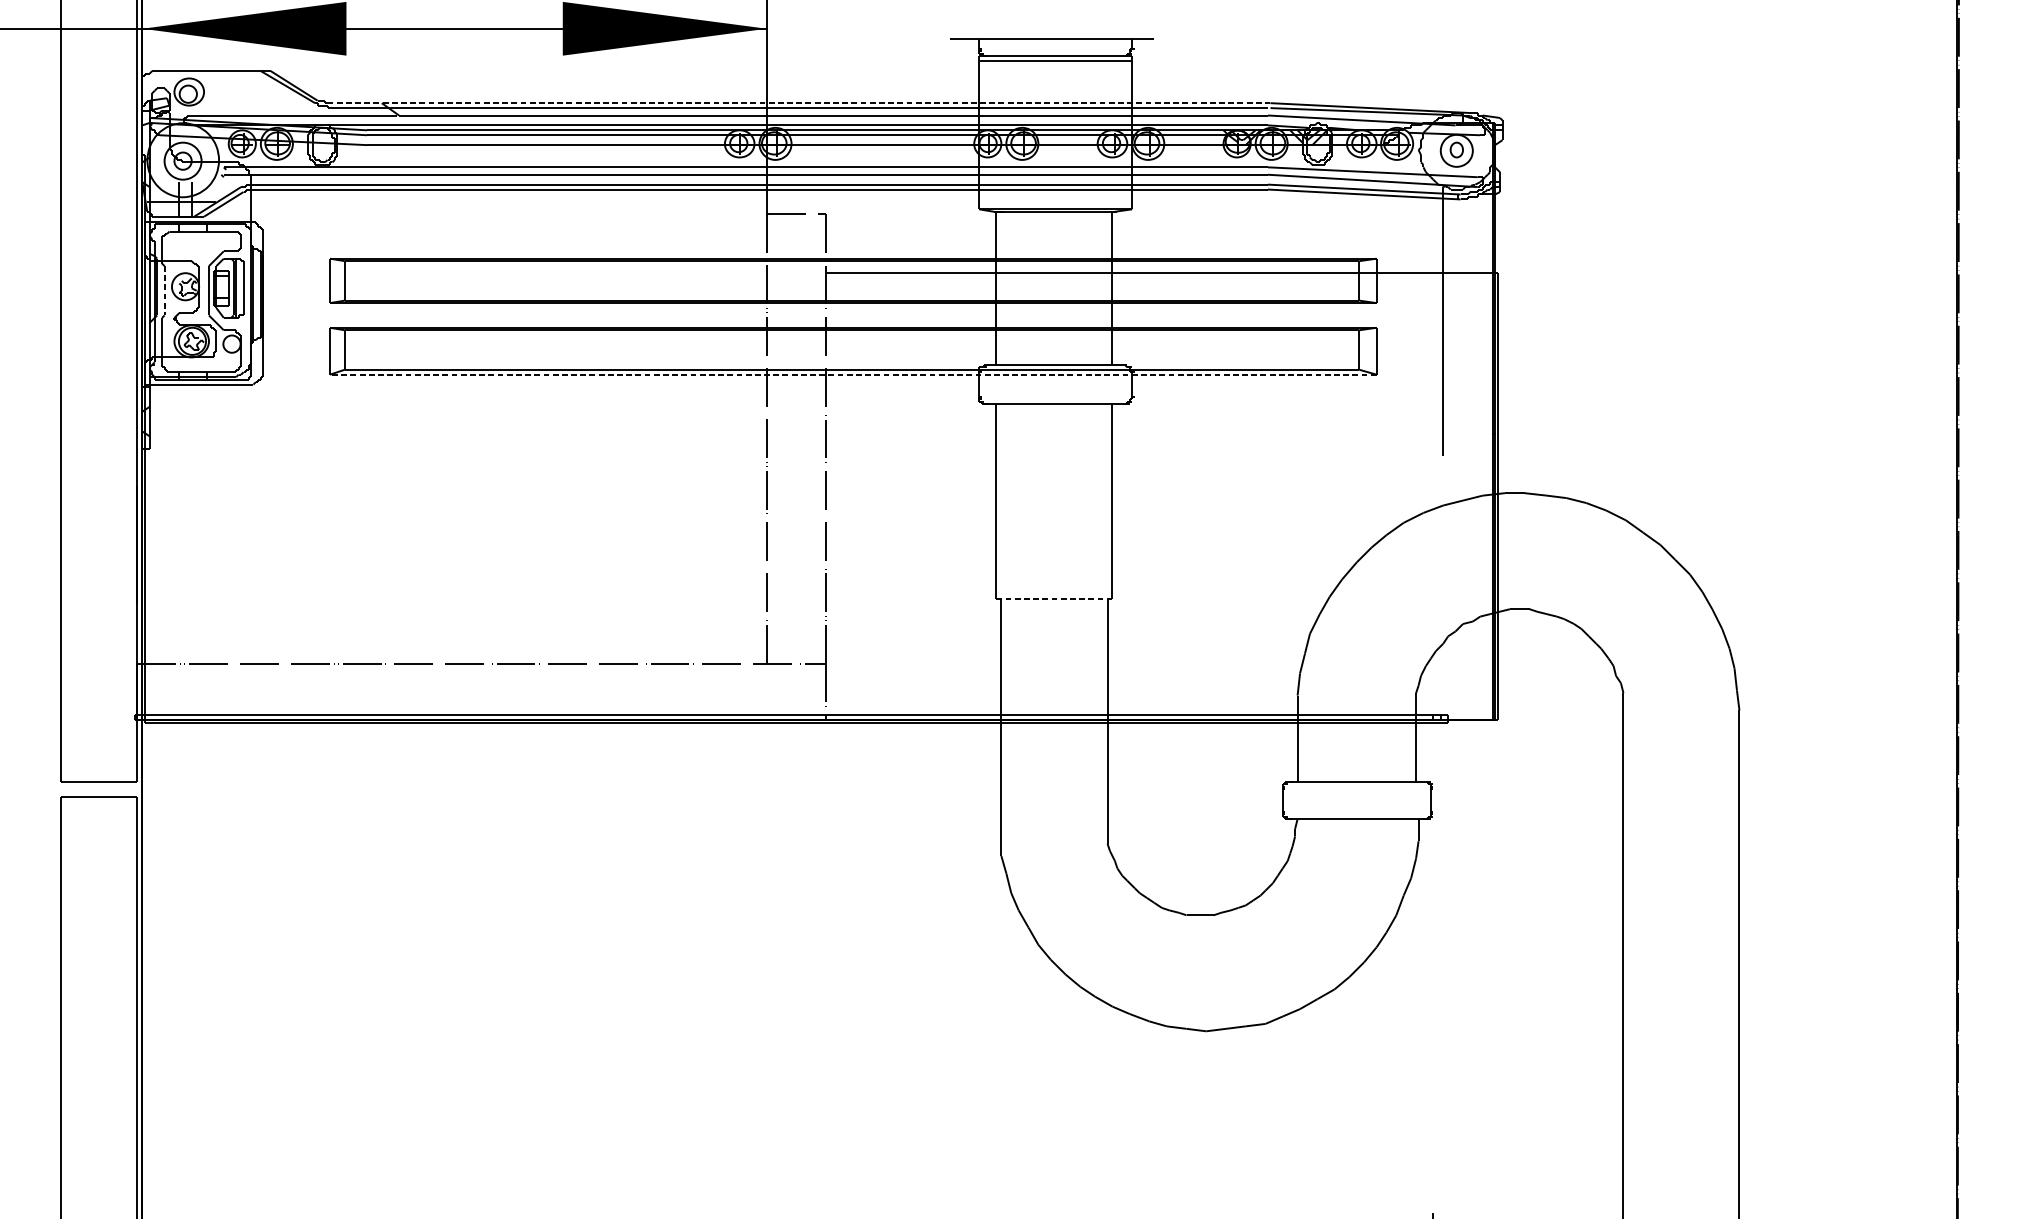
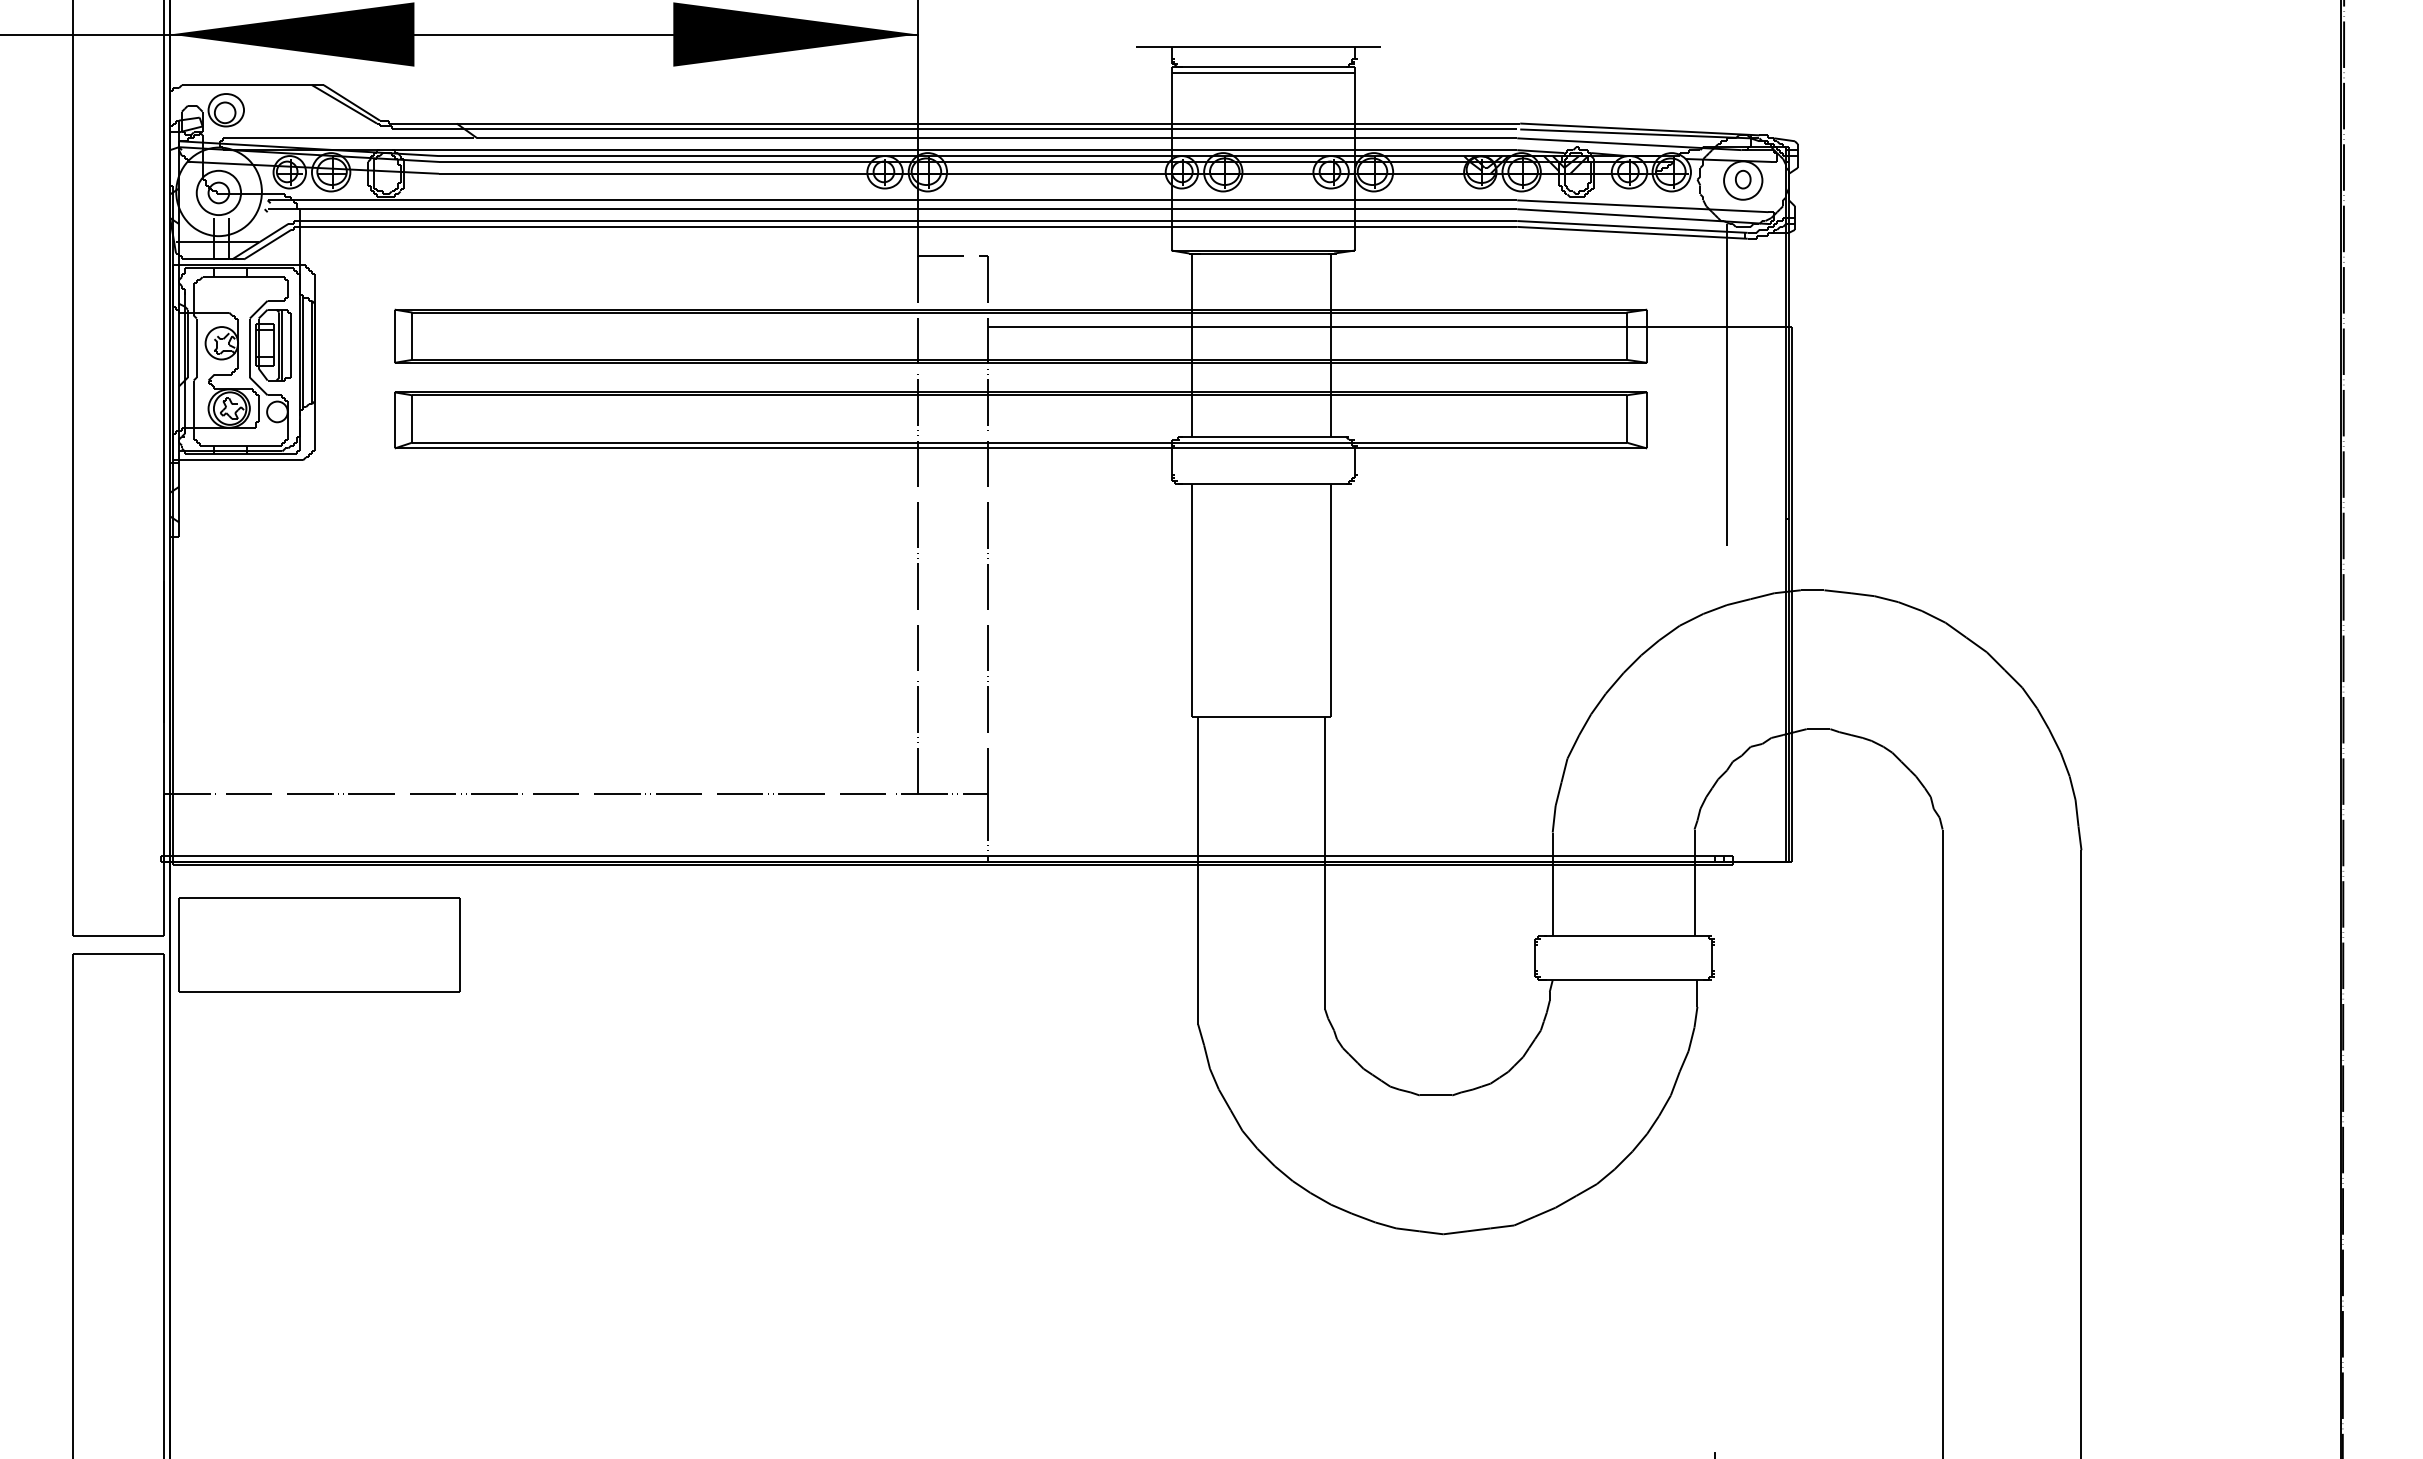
line: (799, 103) -> (956, 123), dashed -> solid
line: (164, 290) -> (196, 347), dashed -> solid
line: (852, 374) -> (1020, 448), dashed -> solid
line: (1055, 599) -> (1262, 717), dashed -> solid
part: (267, 789) -> (319, 944), added

